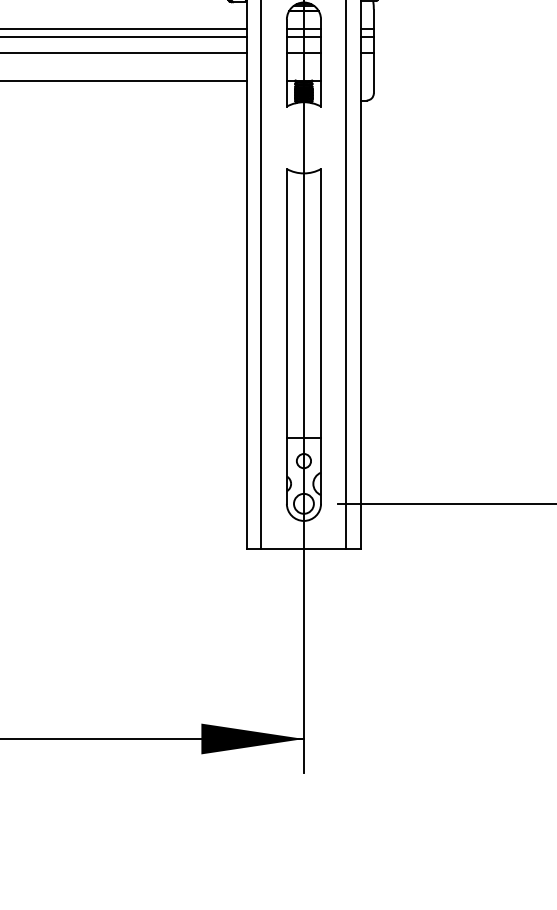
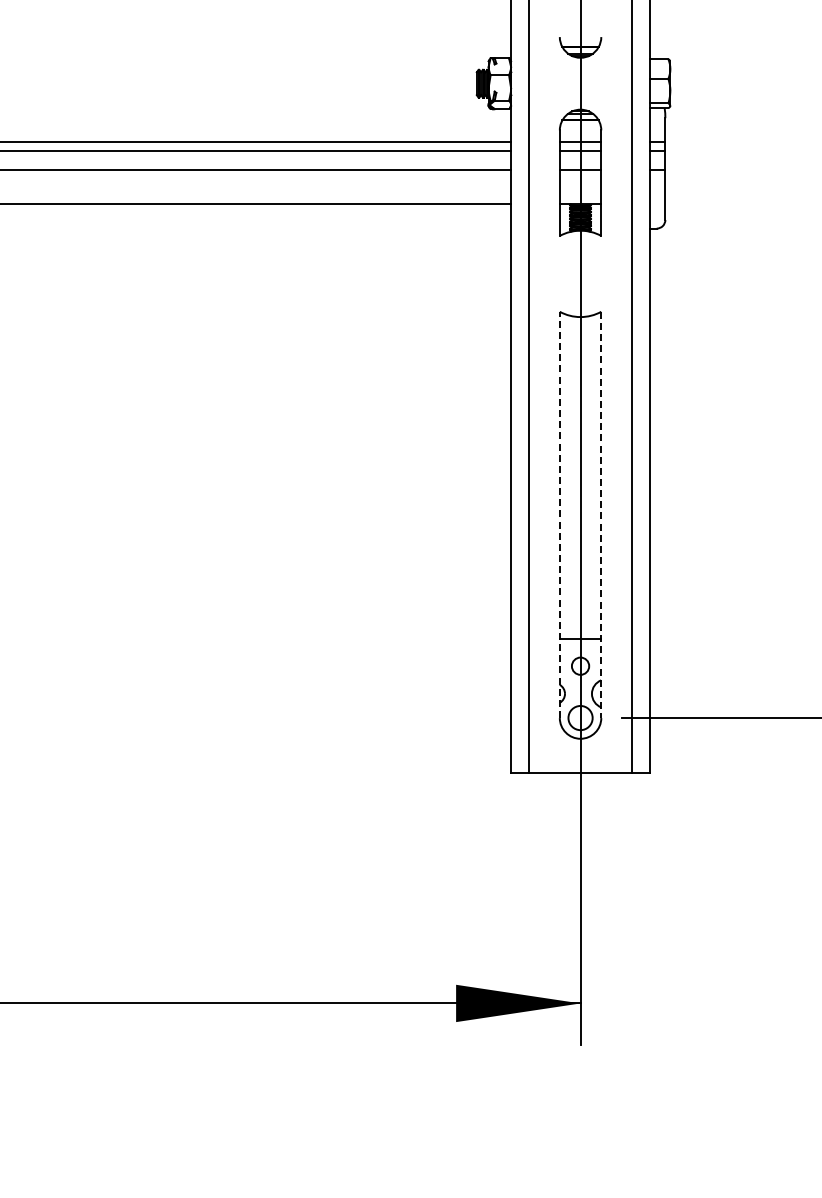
line: (286, 336) -> (559, 514), solid -> dashed
line: (321, 336) -> (601, 515), solid -> dashed

